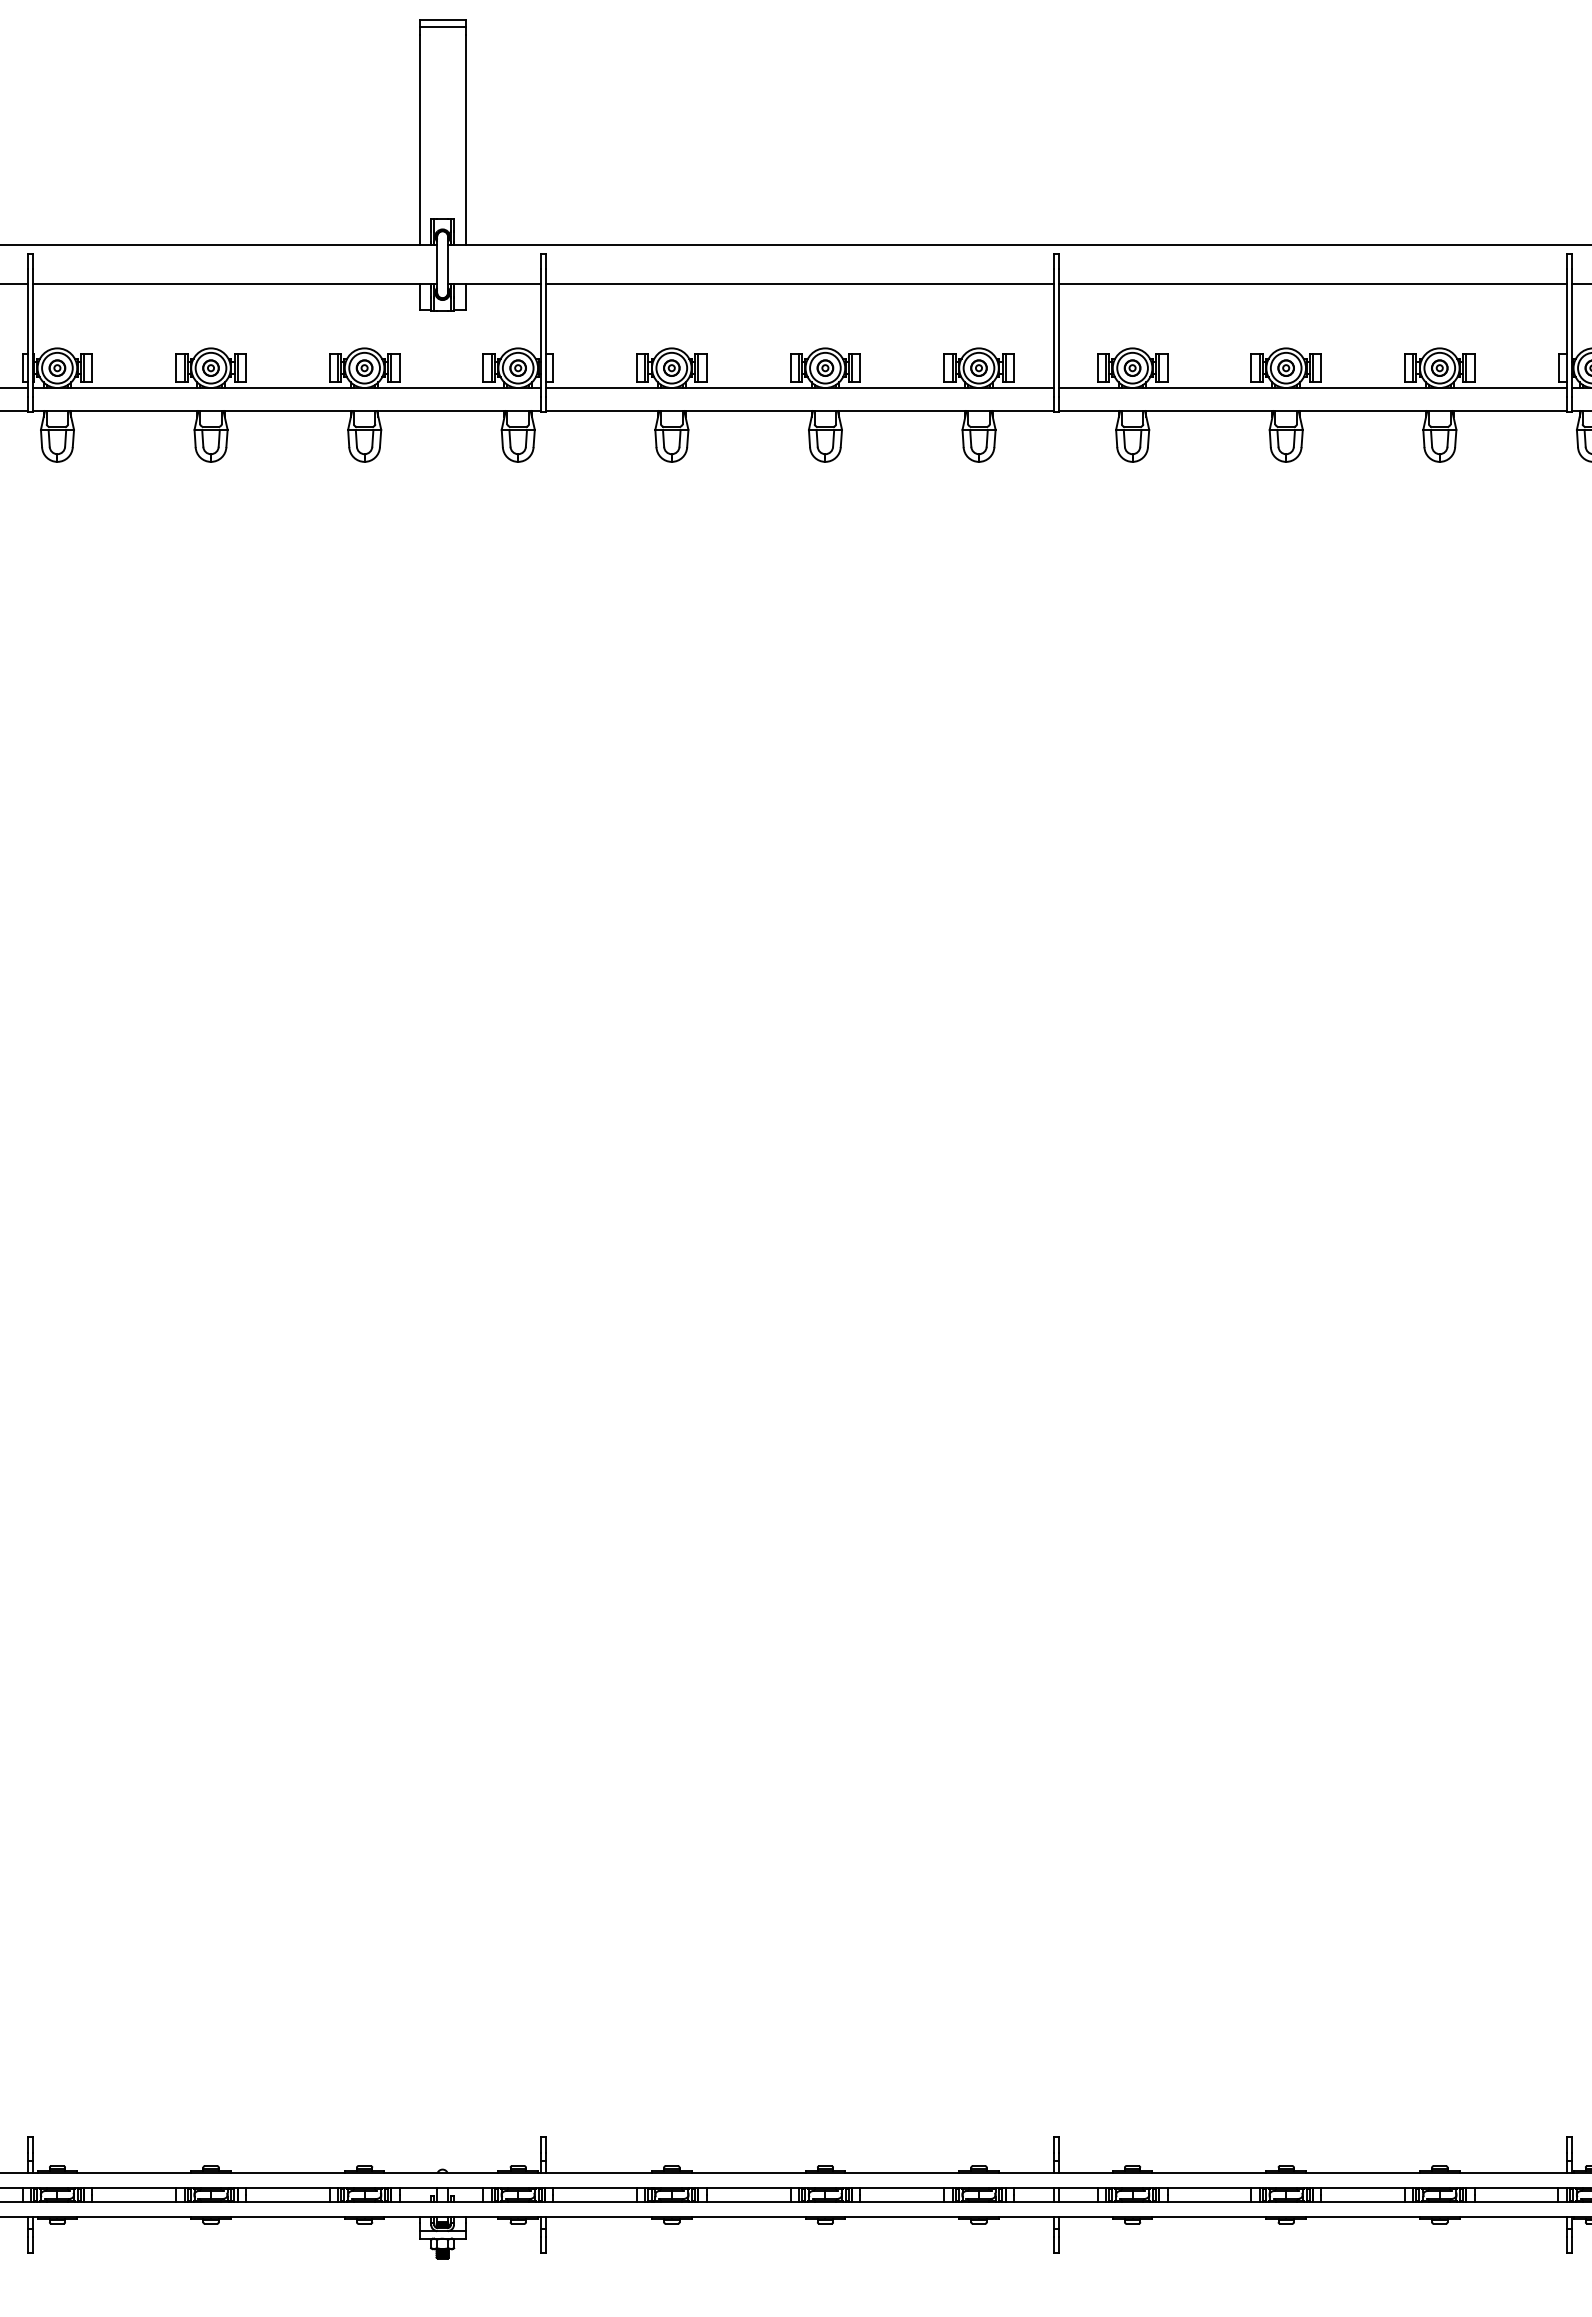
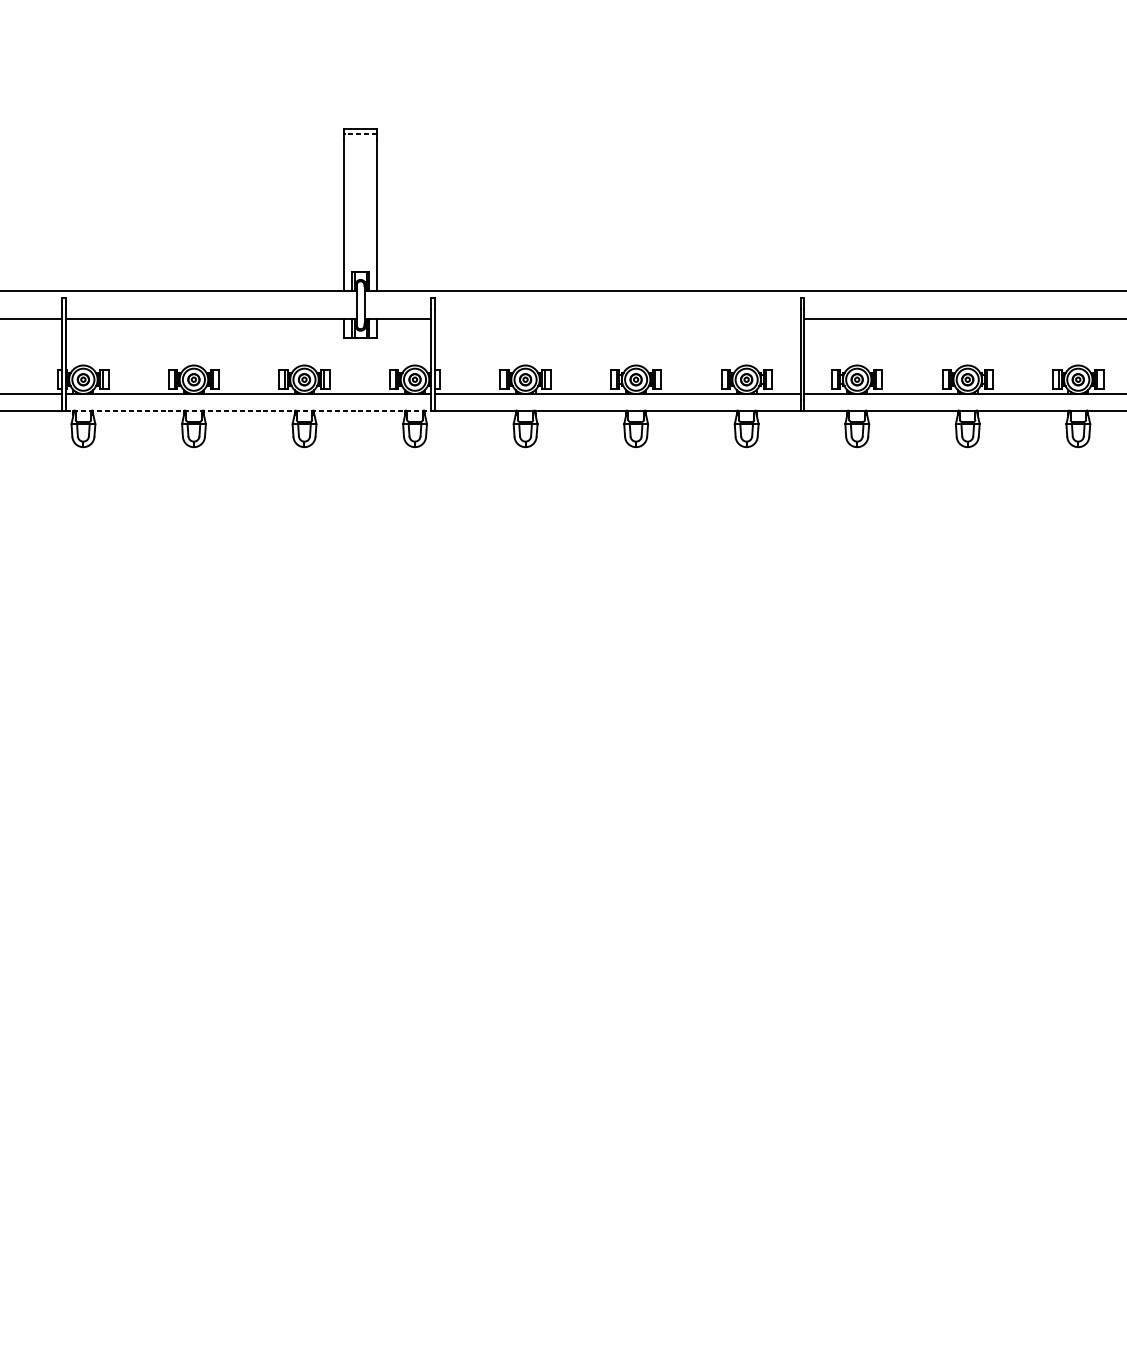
line: (442, 27) -> (360, 134), solid -> dashed
line: (799, 284) -> (617, 319), removed
line: (287, 411) -> (248, 410), solid -> dashed

